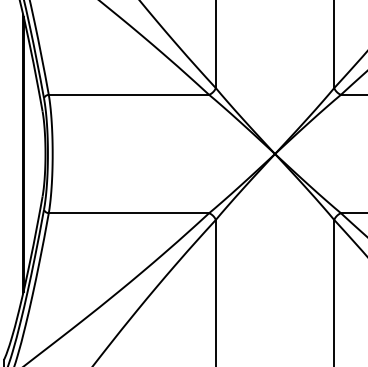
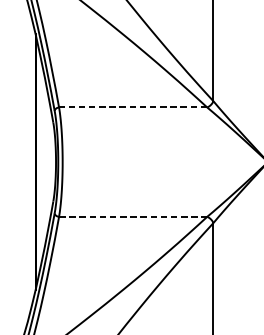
line: (128, 94) -> (132, 107), solid -> dashed
line: (129, 213) -> (133, 217), solid -> dashed

